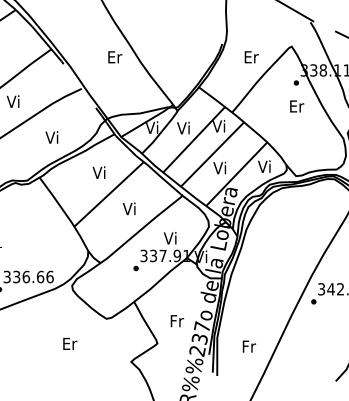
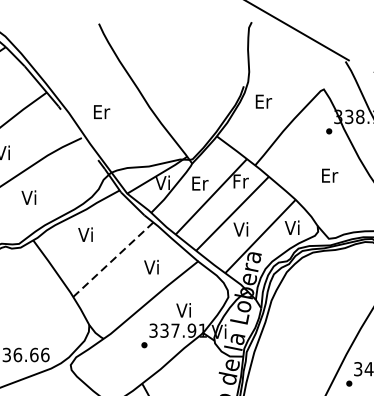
text: (115, 57) -> (102, 112), moved
text: (251, 57) -> (263, 101), moved
text: (297, 106) -> (330, 175), moved
text: (219, 125) -> (240, 180), Vi -> Fr
text: (184, 127) -> (200, 182), Vi -> Er
text: (51, 137) -> (28, 197), moved
text: (98, 172) -> (84, 234), moved
line: (109, 194) -> (113, 259), solid -> dashed
text: (128, 208) -> (150, 266), moved

